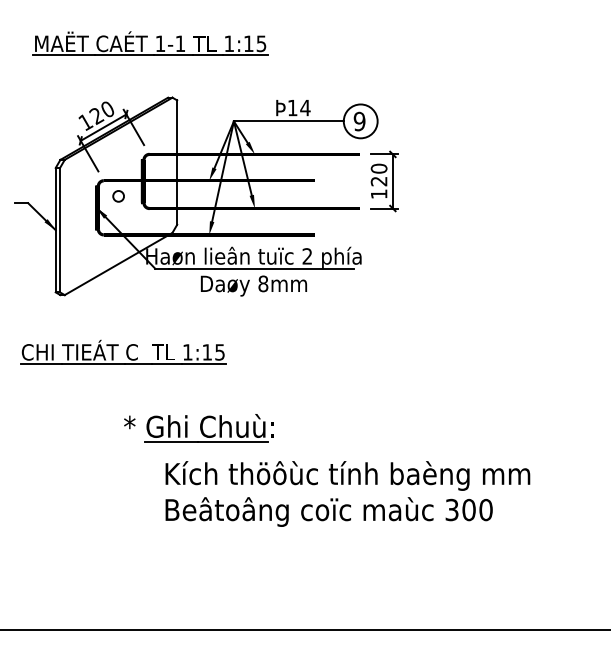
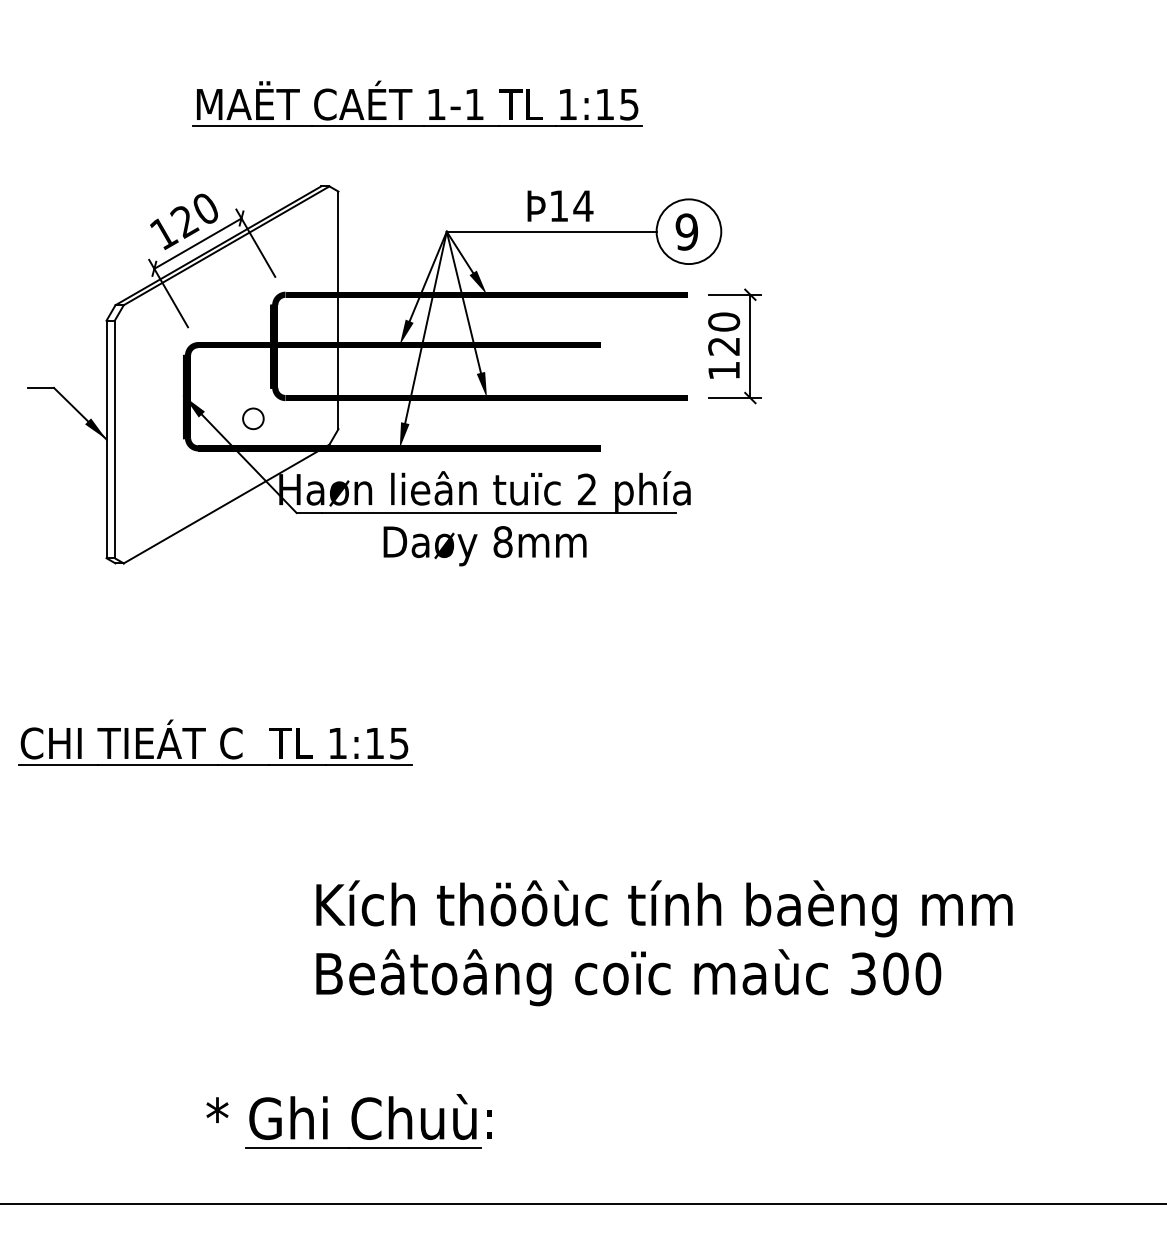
part: (147, 37) -> (411, 92), moved
circle: (118, 196) -> (253, 419), moved
part: (123, 351) -> (214, 741), moved
part: (198, 428) -> (348, 1121), moved

